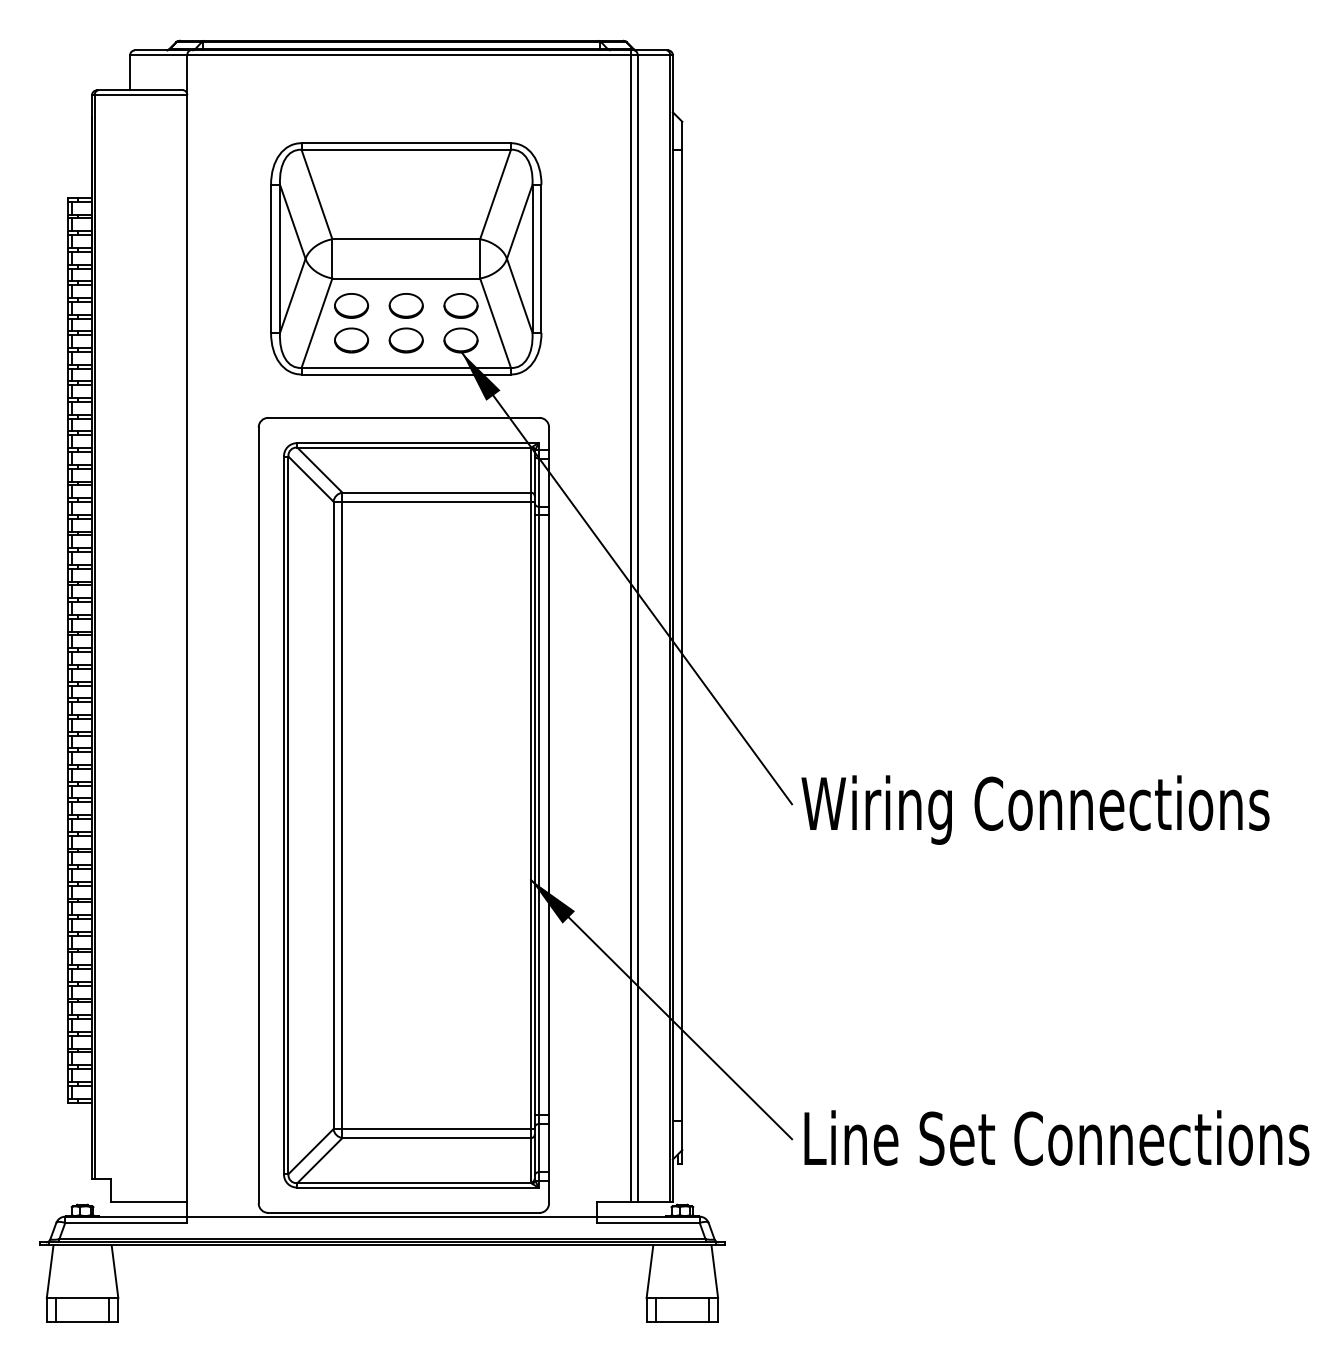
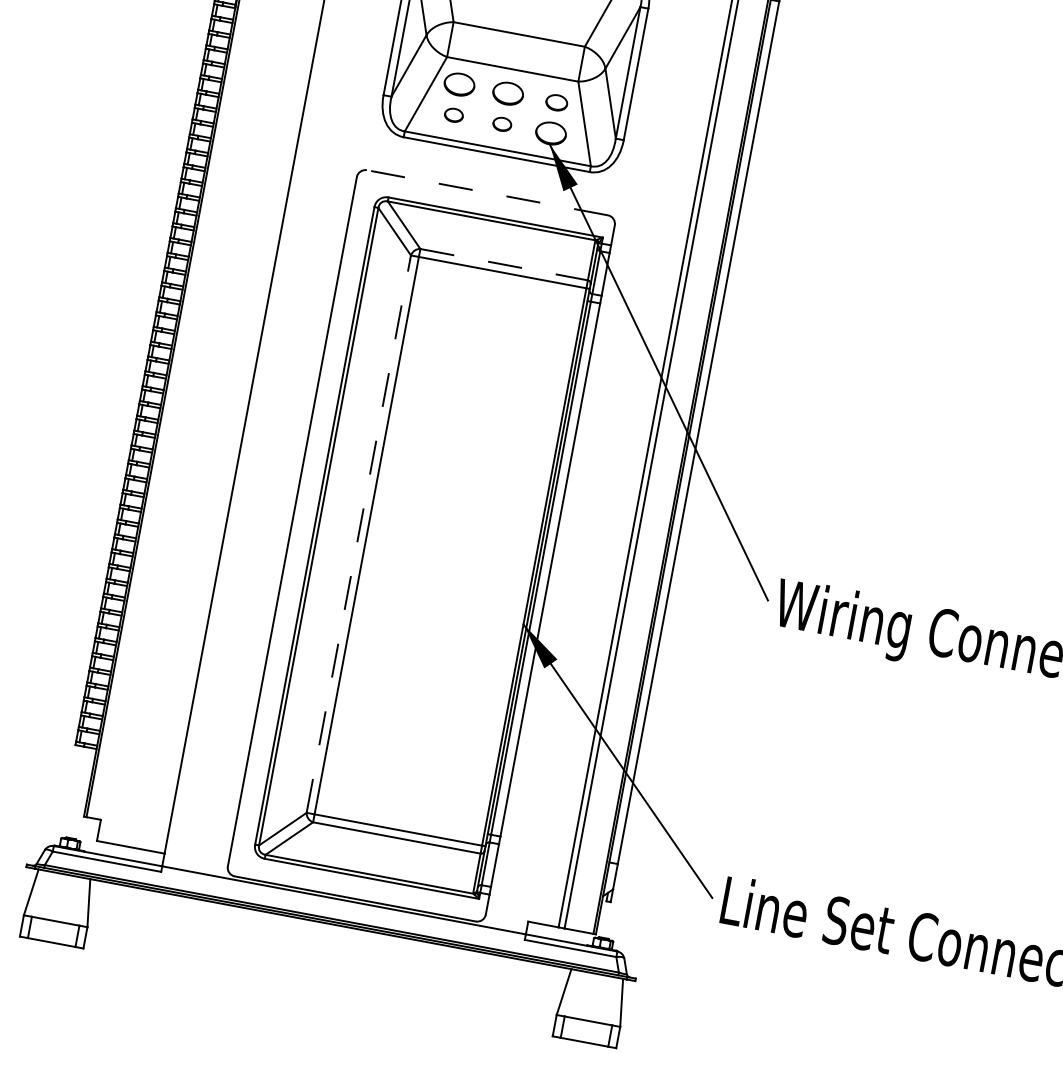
part: (460, 305) -> (556, 102), size x0.7
part: (351, 340) -> (453, 115), size x0.6
part: (405, 340) -> (501, 124), size x0.6
line: (403, 417) -> (487, 192), solid -> dashed
line: (437, 492) -> (504, 264), solid -> dashed
line: (333, 815) -> (358, 534), solid -> dashed

